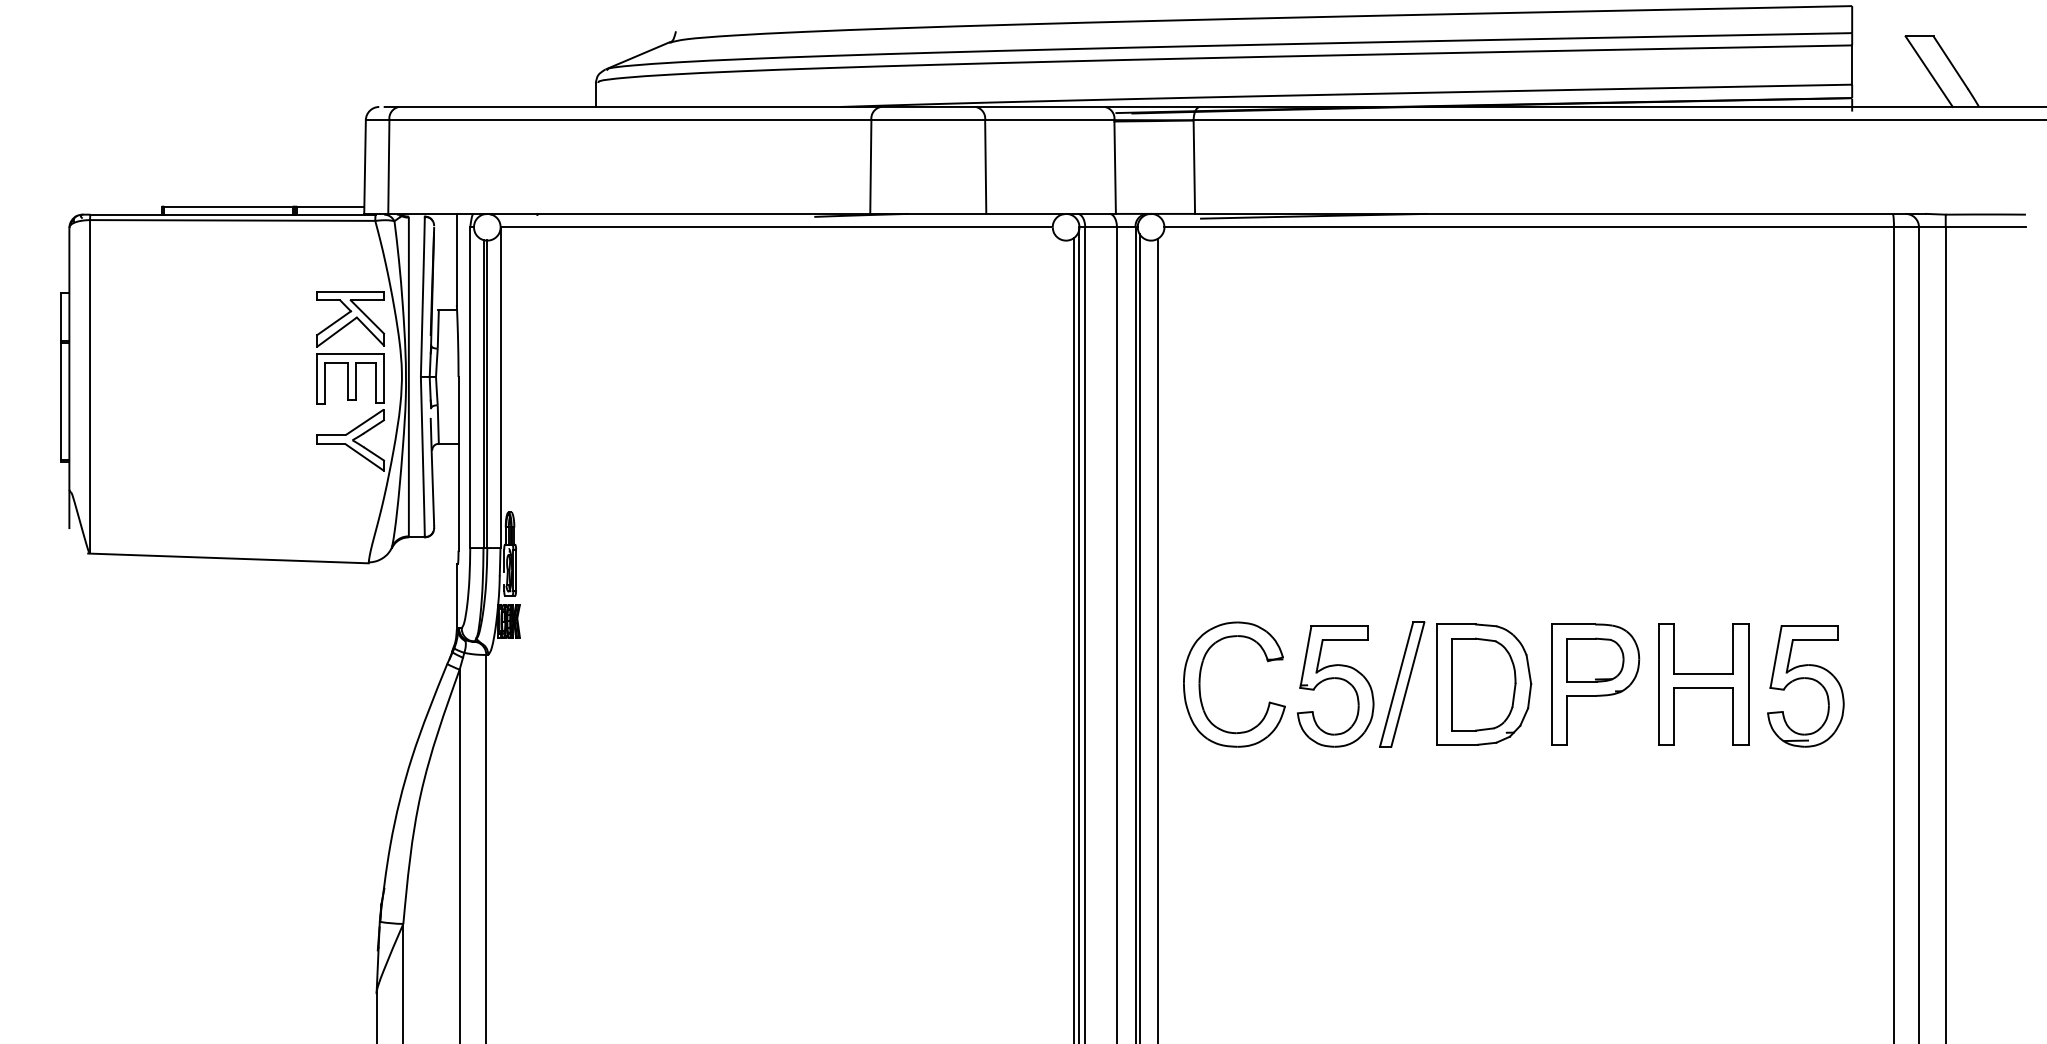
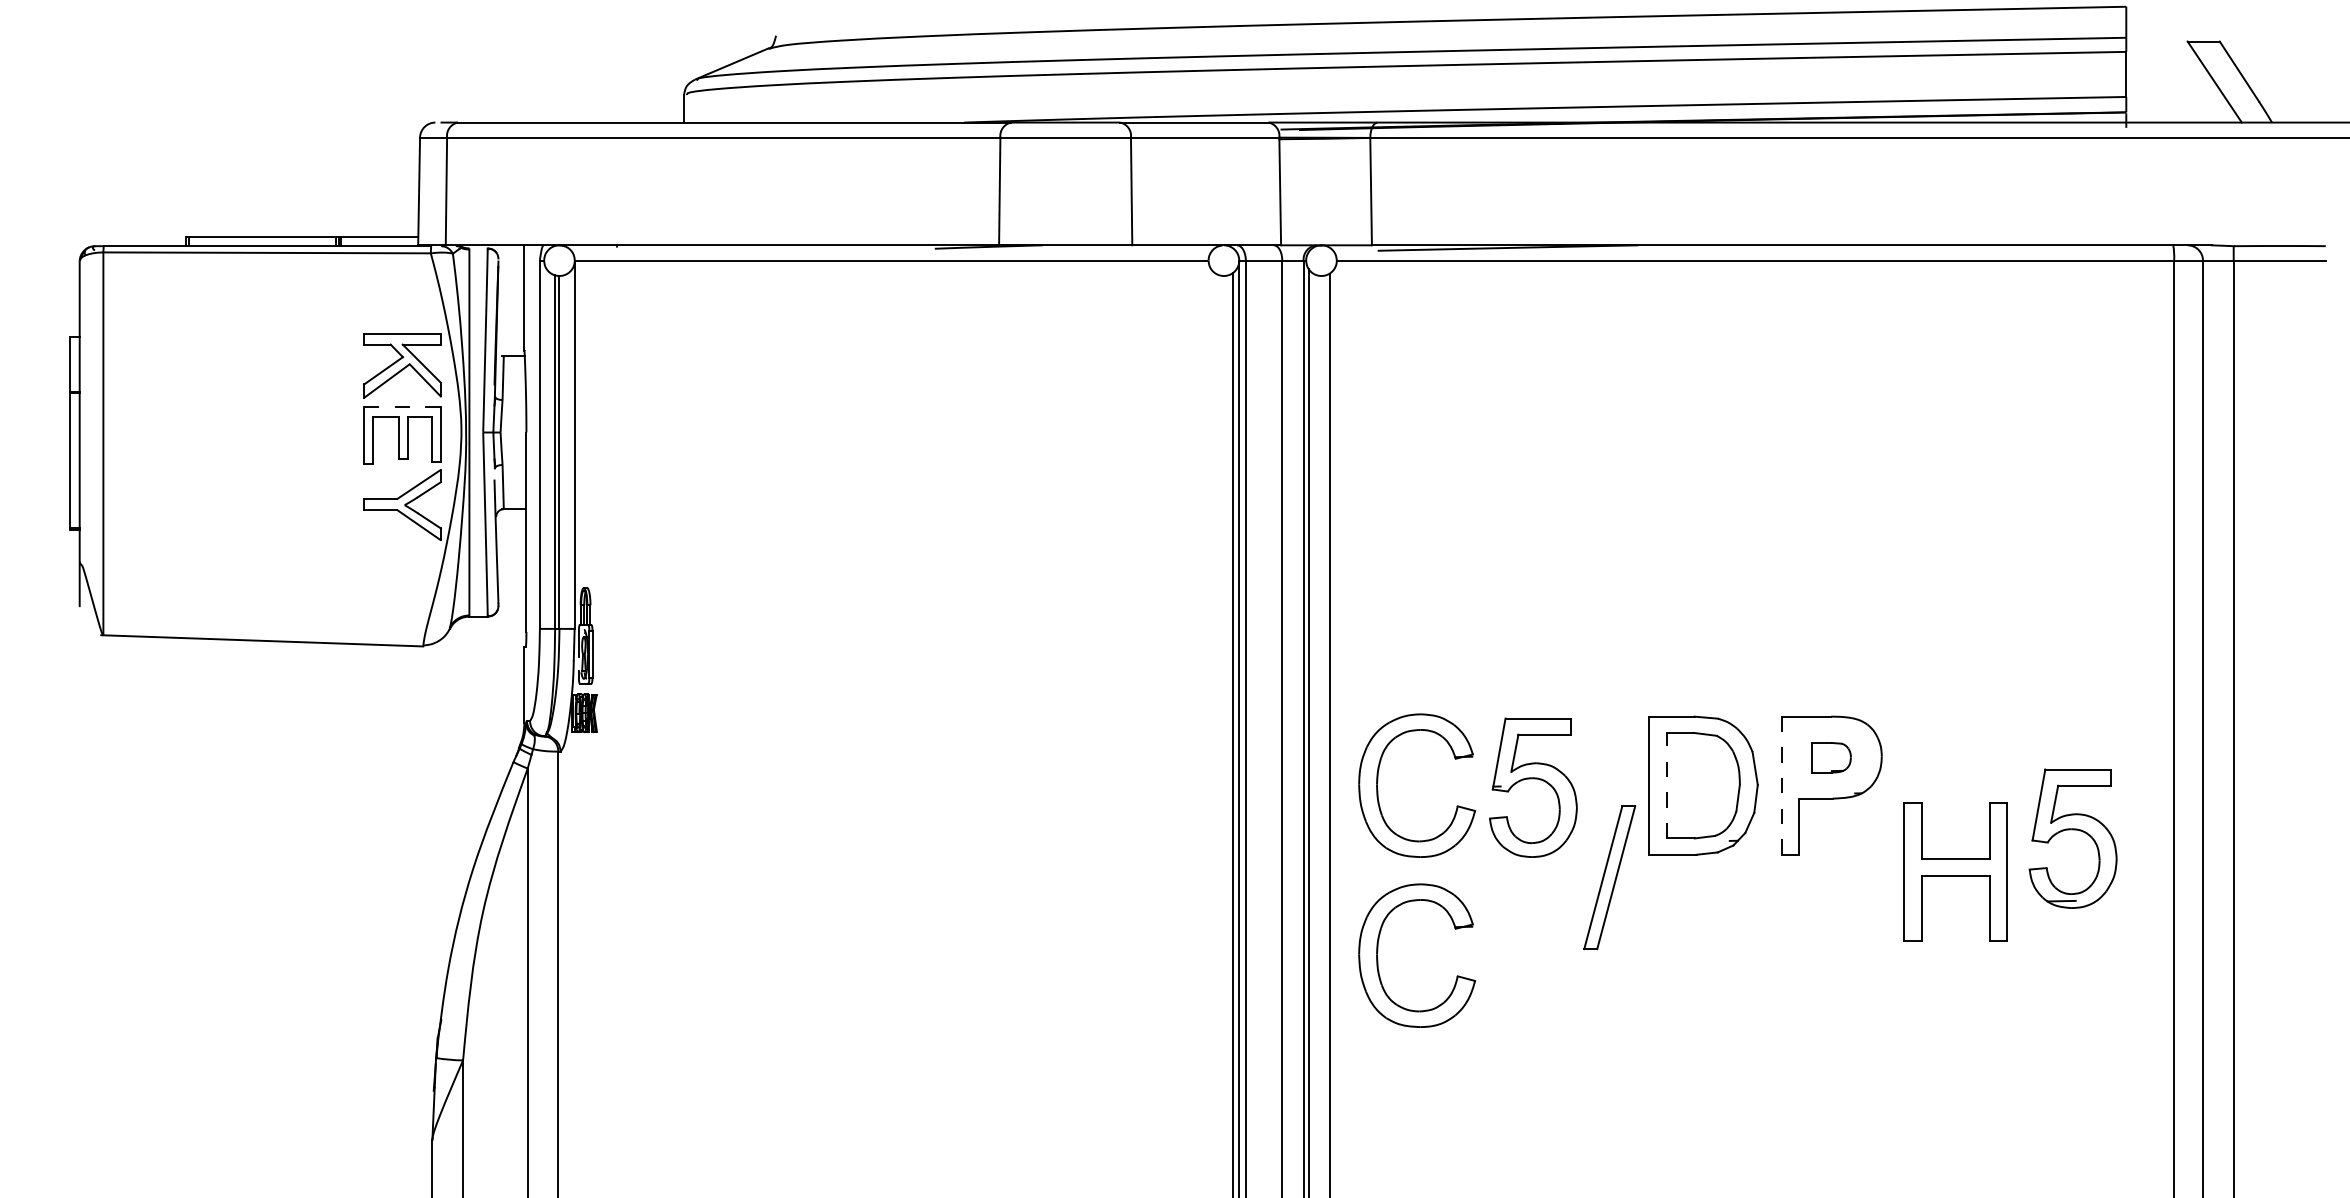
line: (349, 354) -> (401, 406), solid -> dashed
part: (1595, 660) -> (1831, 757), size x0.6
part: (1805, 679) -> (2072, 830), moved
part: (1401, 684) -> (1609, 877), moved
line: (1451, 684) -> (1666, 785), solid -> dashed
line: (1551, 684) -> (1781, 785), solid -> dashed
part: (1703, 684) -> (1955, 871), moved
part: (1200, 829) -> (1378, 951), added

